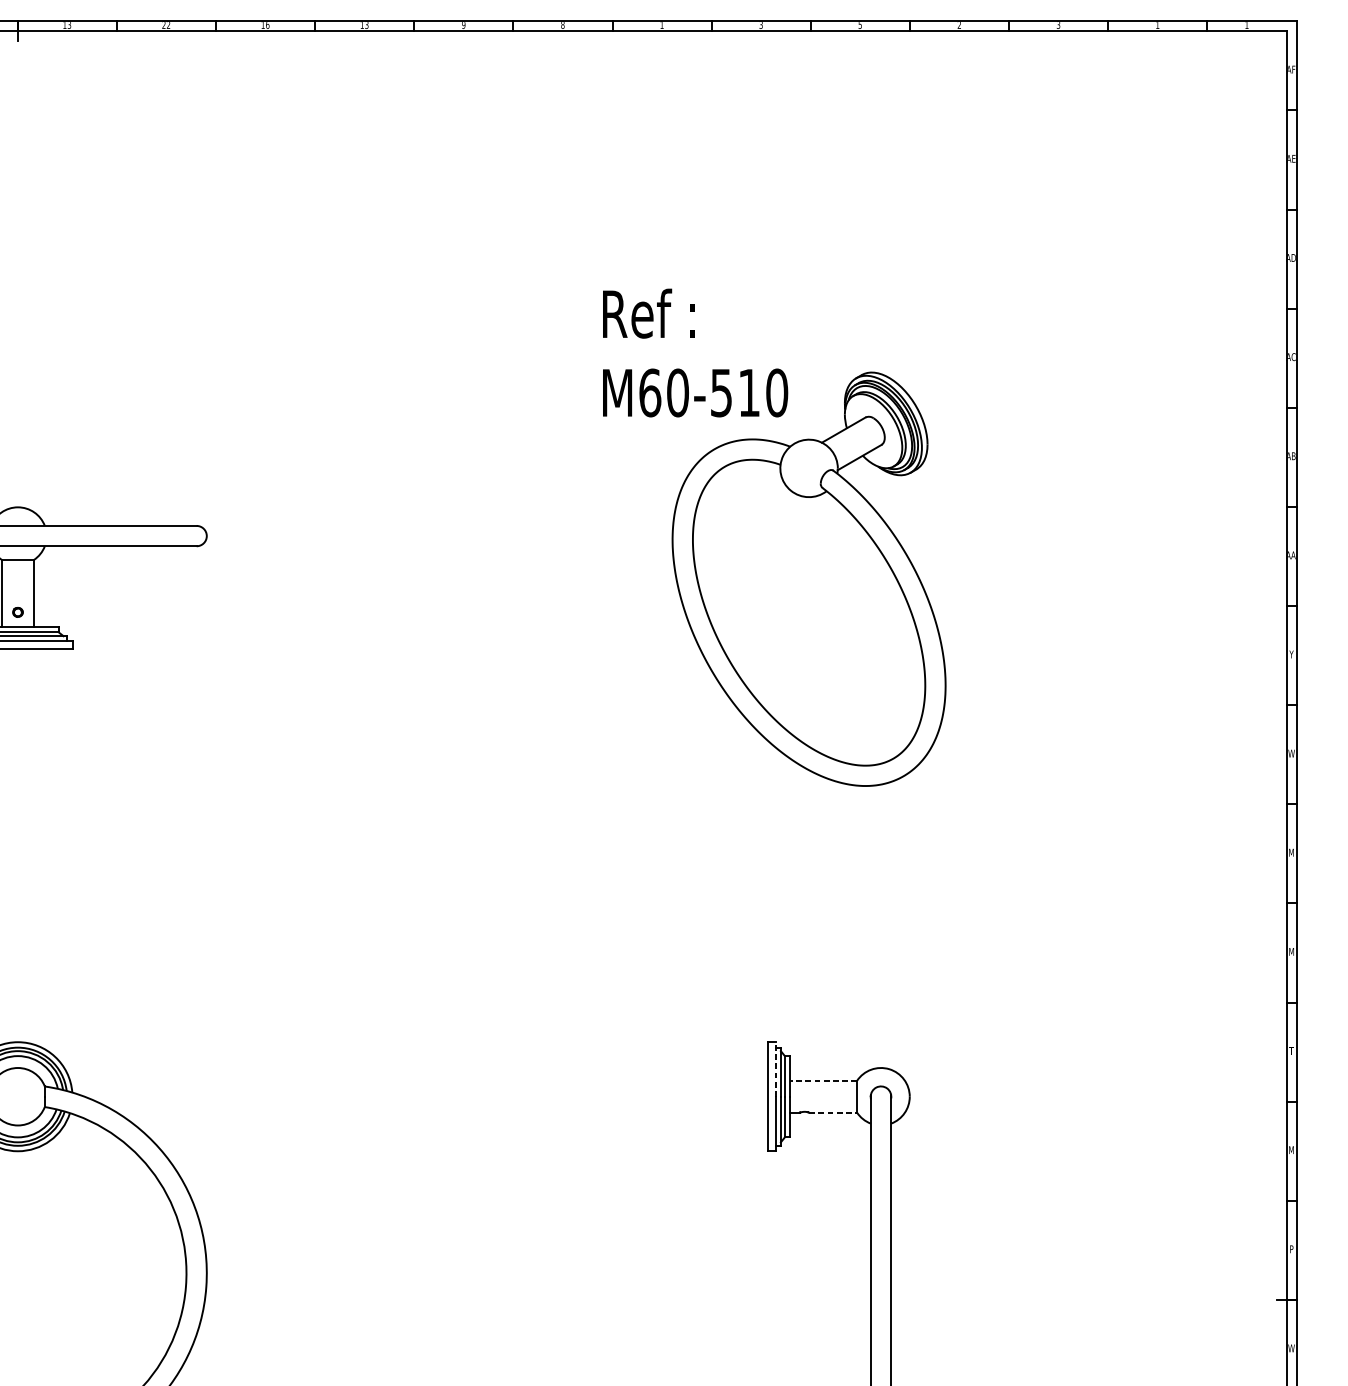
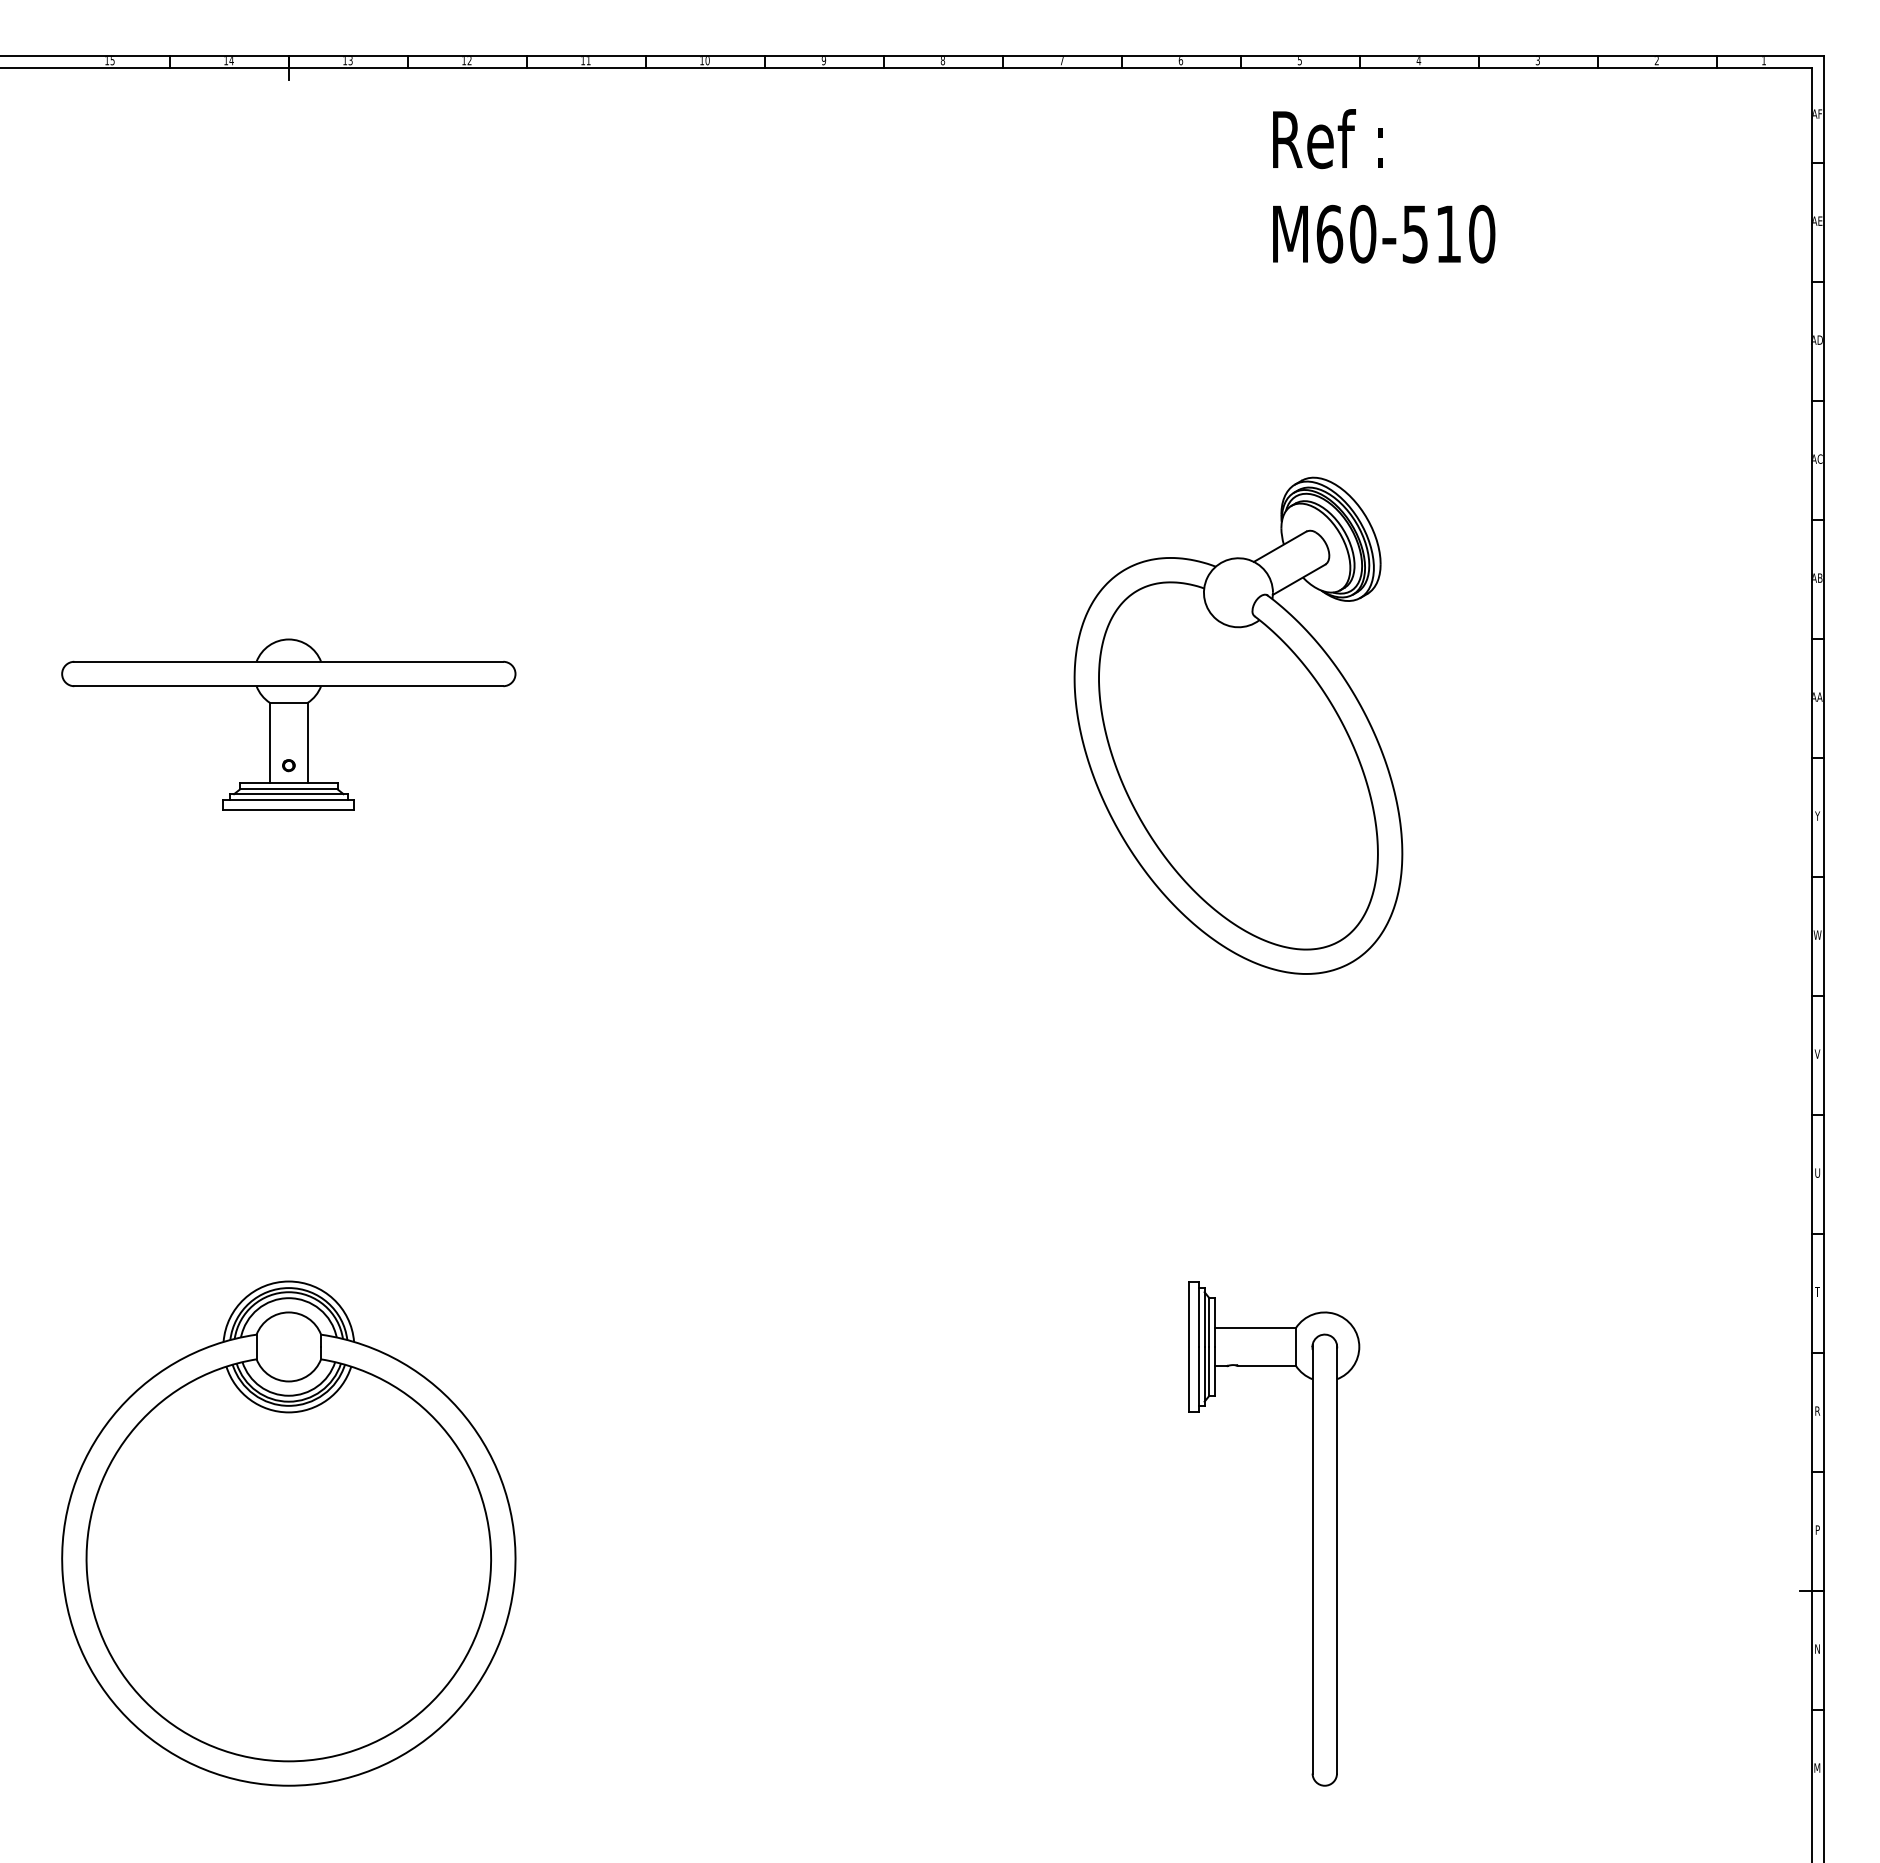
text: (1157, 24) -> (1656, 60), 1 -> 2
text: (163, 25) -> (463, 61), 22 -> 12
text: (267, 25) -> (588, 61), 16 -> 11
text: (366, 25) -> (707, 61), 13 -> 10
text: (661, 25) -> (1061, 61), 1 -> 7
text: (760, 25) -> (1180, 61), 3 -> 6
text: (959, 25) -> (1418, 61), 2 -> 4
text: (695, 353) -> (1384, 186), moved
text: (1291, 852) -> (1817, 1053), M -> V
text: (1291, 951) -> (1817, 1172), M -> U
line: (775, 1069) -> (1198, 1314), dashed -> solid
line: (823, 1080) -> (1255, 1327), dashed -> solid
line: (833, 1113) -> (1267, 1366), dashed -> solid
text: (1291, 1149) -> (1817, 1410), M -> R
text: (1291, 1347) -> (1817, 1648), W -> N

